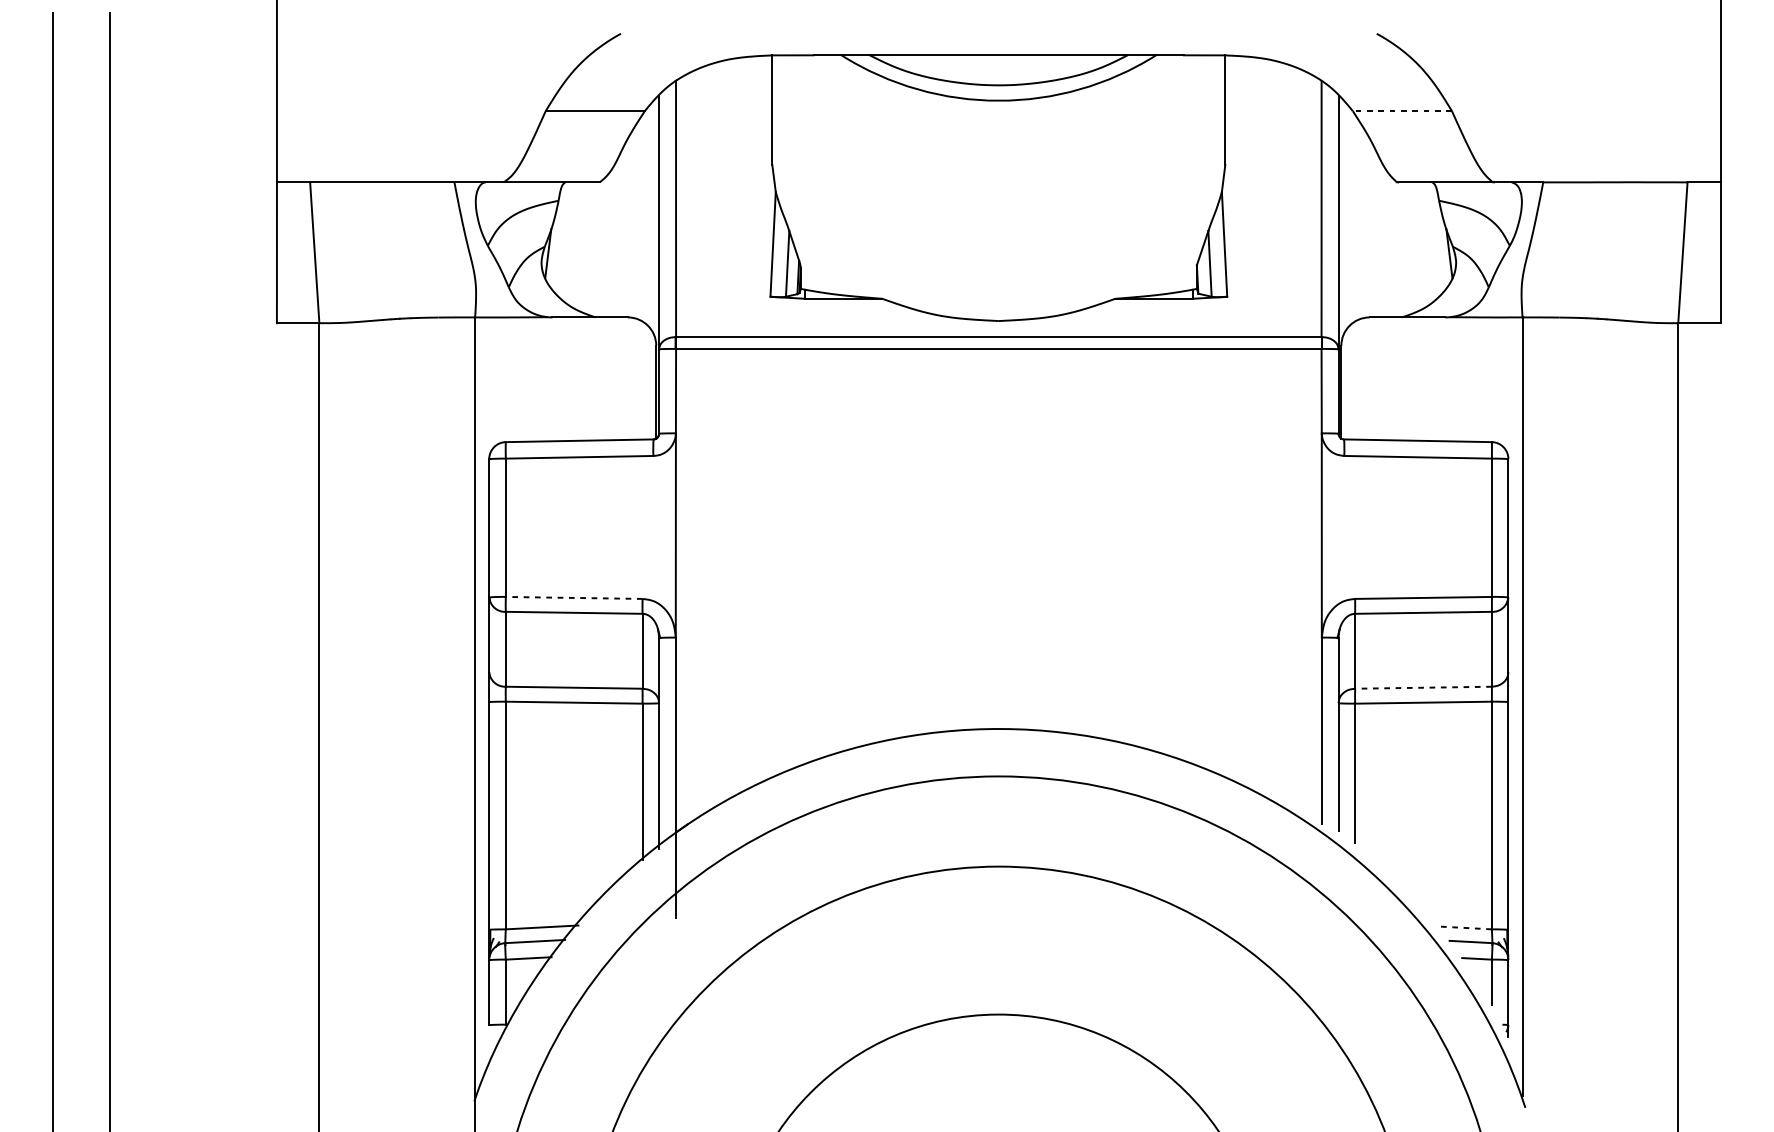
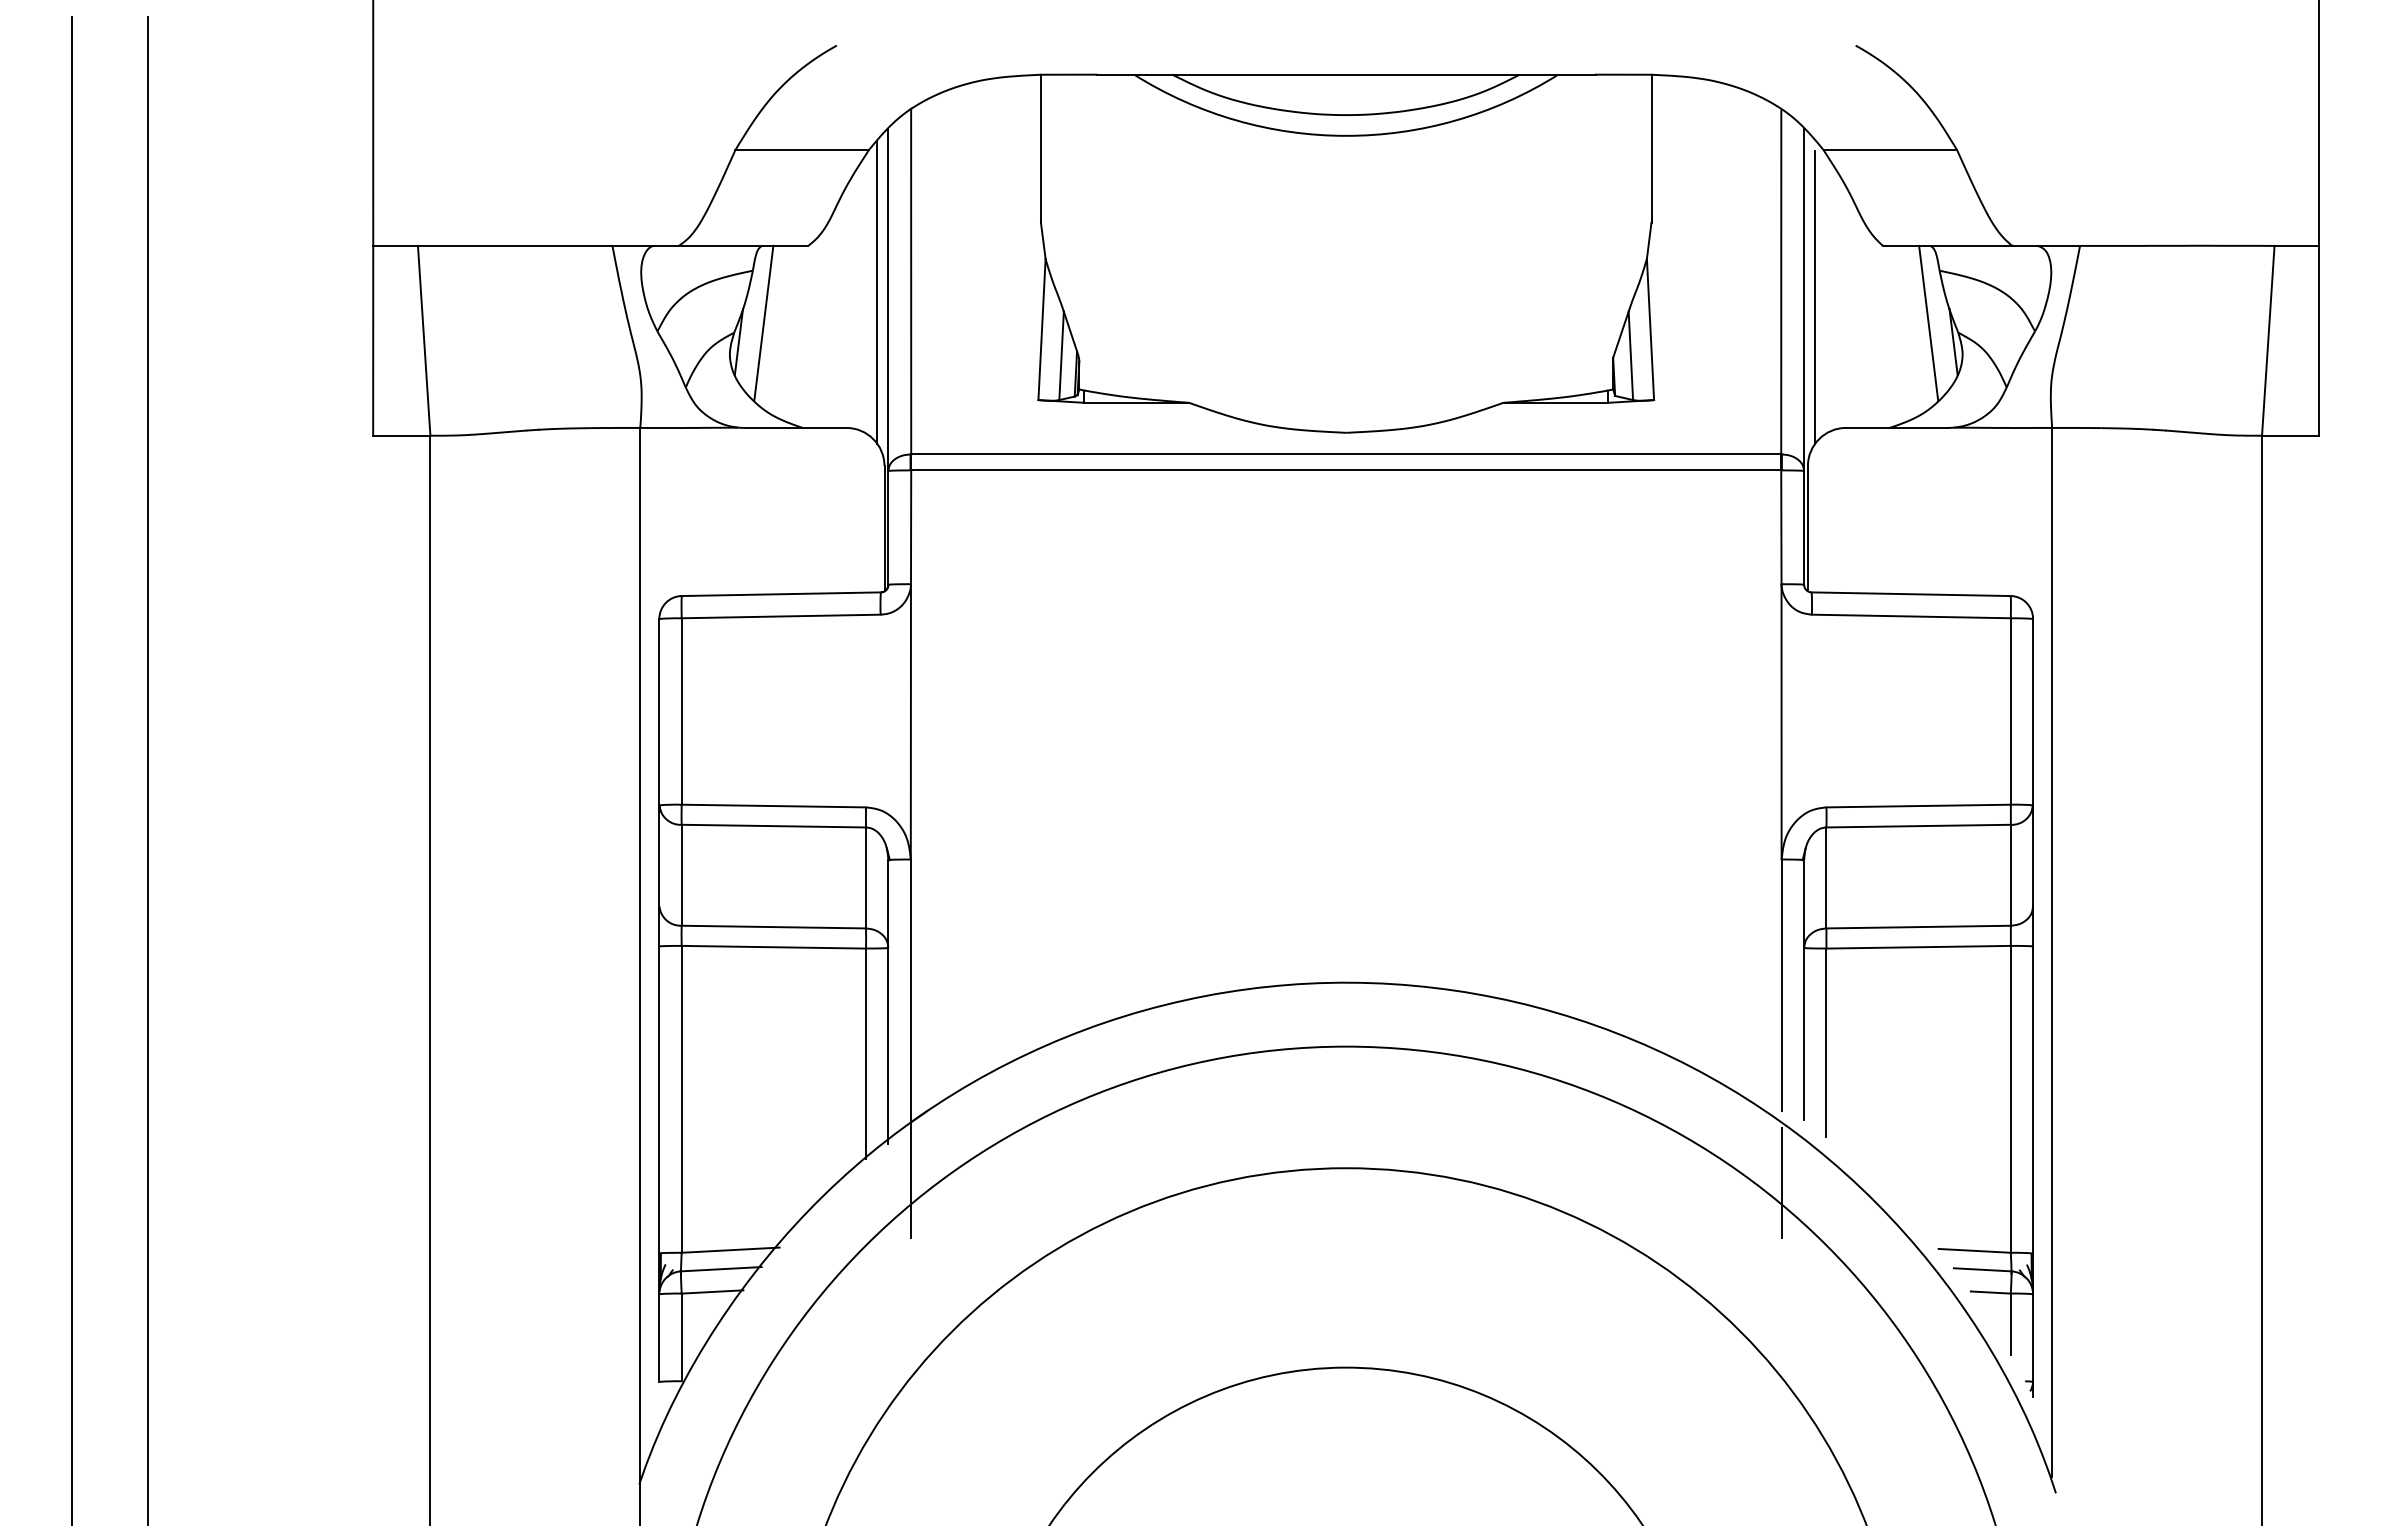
line: (1402, 111) -> (1890, 150), dashed -> solid
line: (651, 216) -> (877, 292), added
line: (1346, 219) -> (1815, 296), added
line: (566, 239) -> (763, 322), added
line: (1430, 239) -> (1928, 322), added
line: (573, 598) -> (773, 806), dashed -> solid
line: (1423, 688) -> (1918, 927), dashed -> solid
line: (1321, 877) -> (1781, 1182), added
line: (1464, 927) -> (1974, 1250), dashed -> solid

